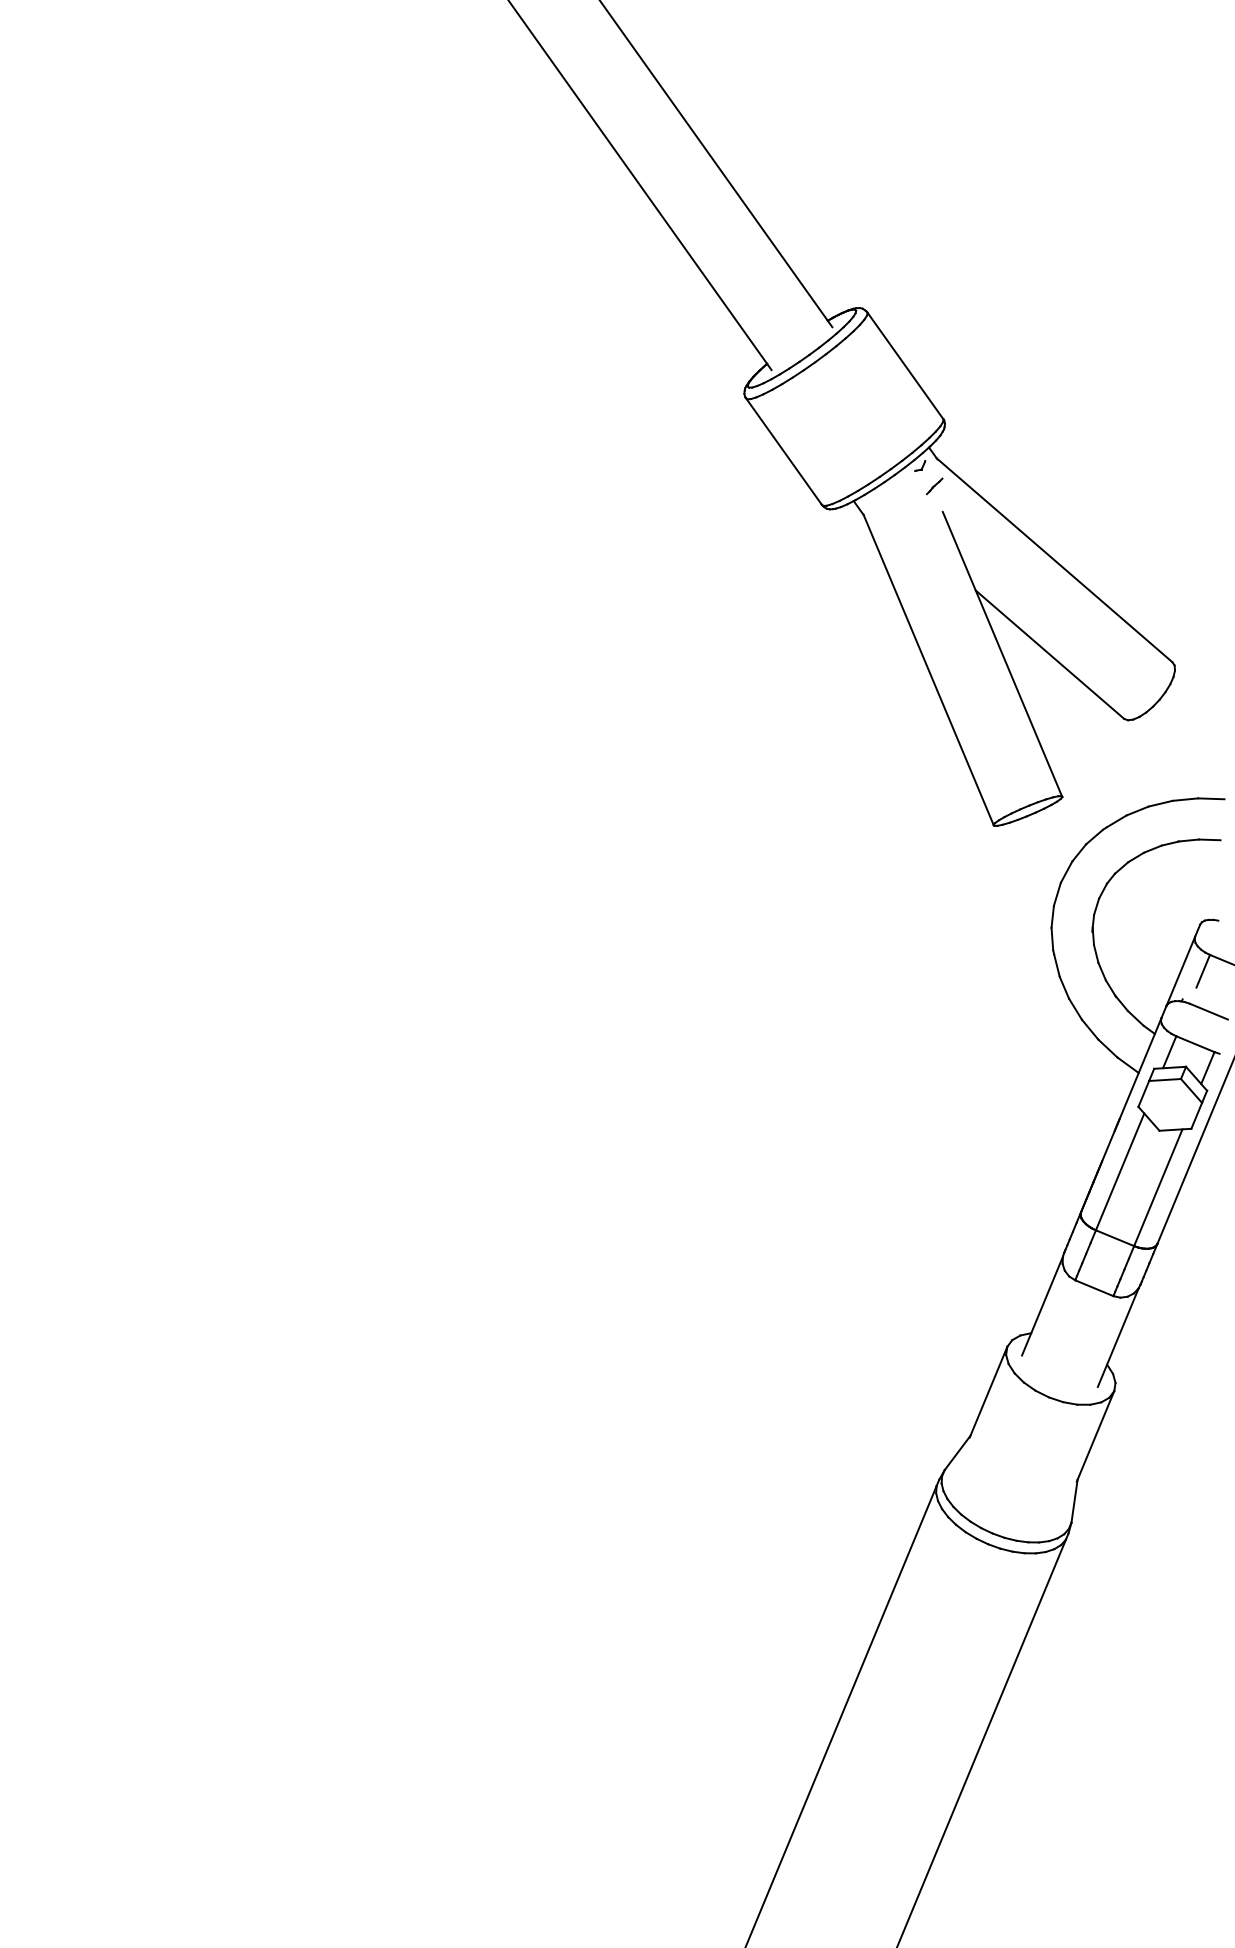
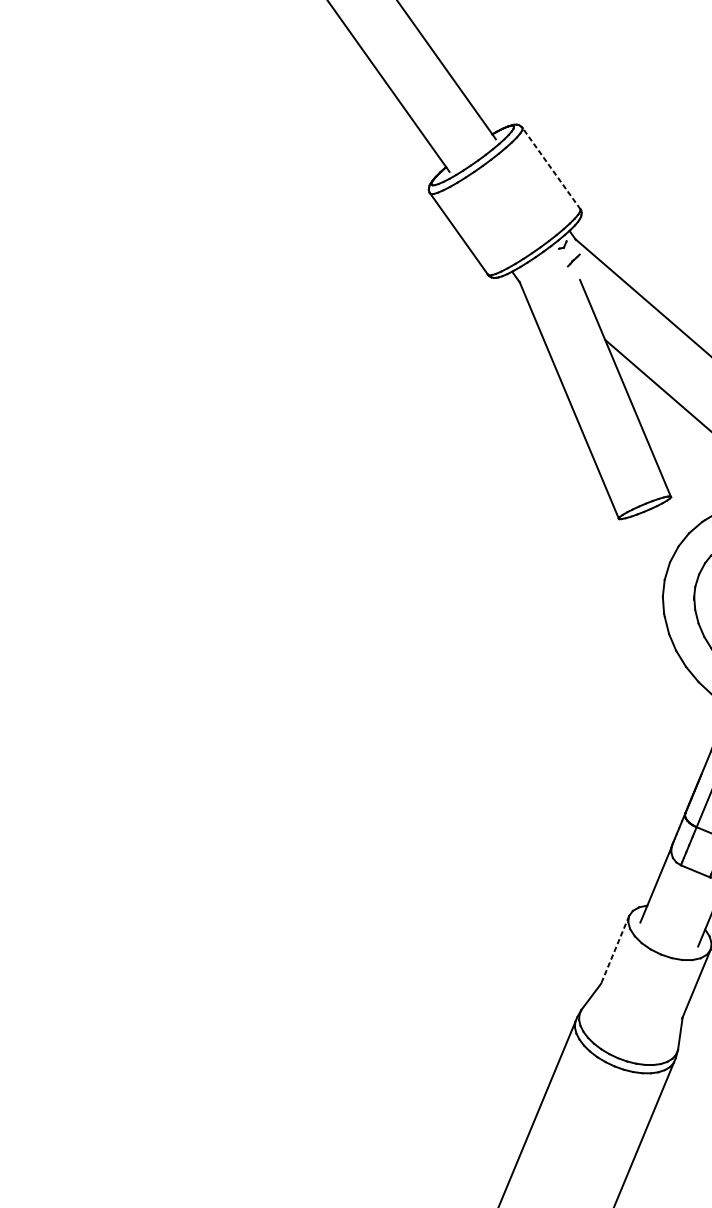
line: (905, 365) -> (551, 168), solid -> dashed
line: (988, 1392) -> (614, 950), solid -> dashed

